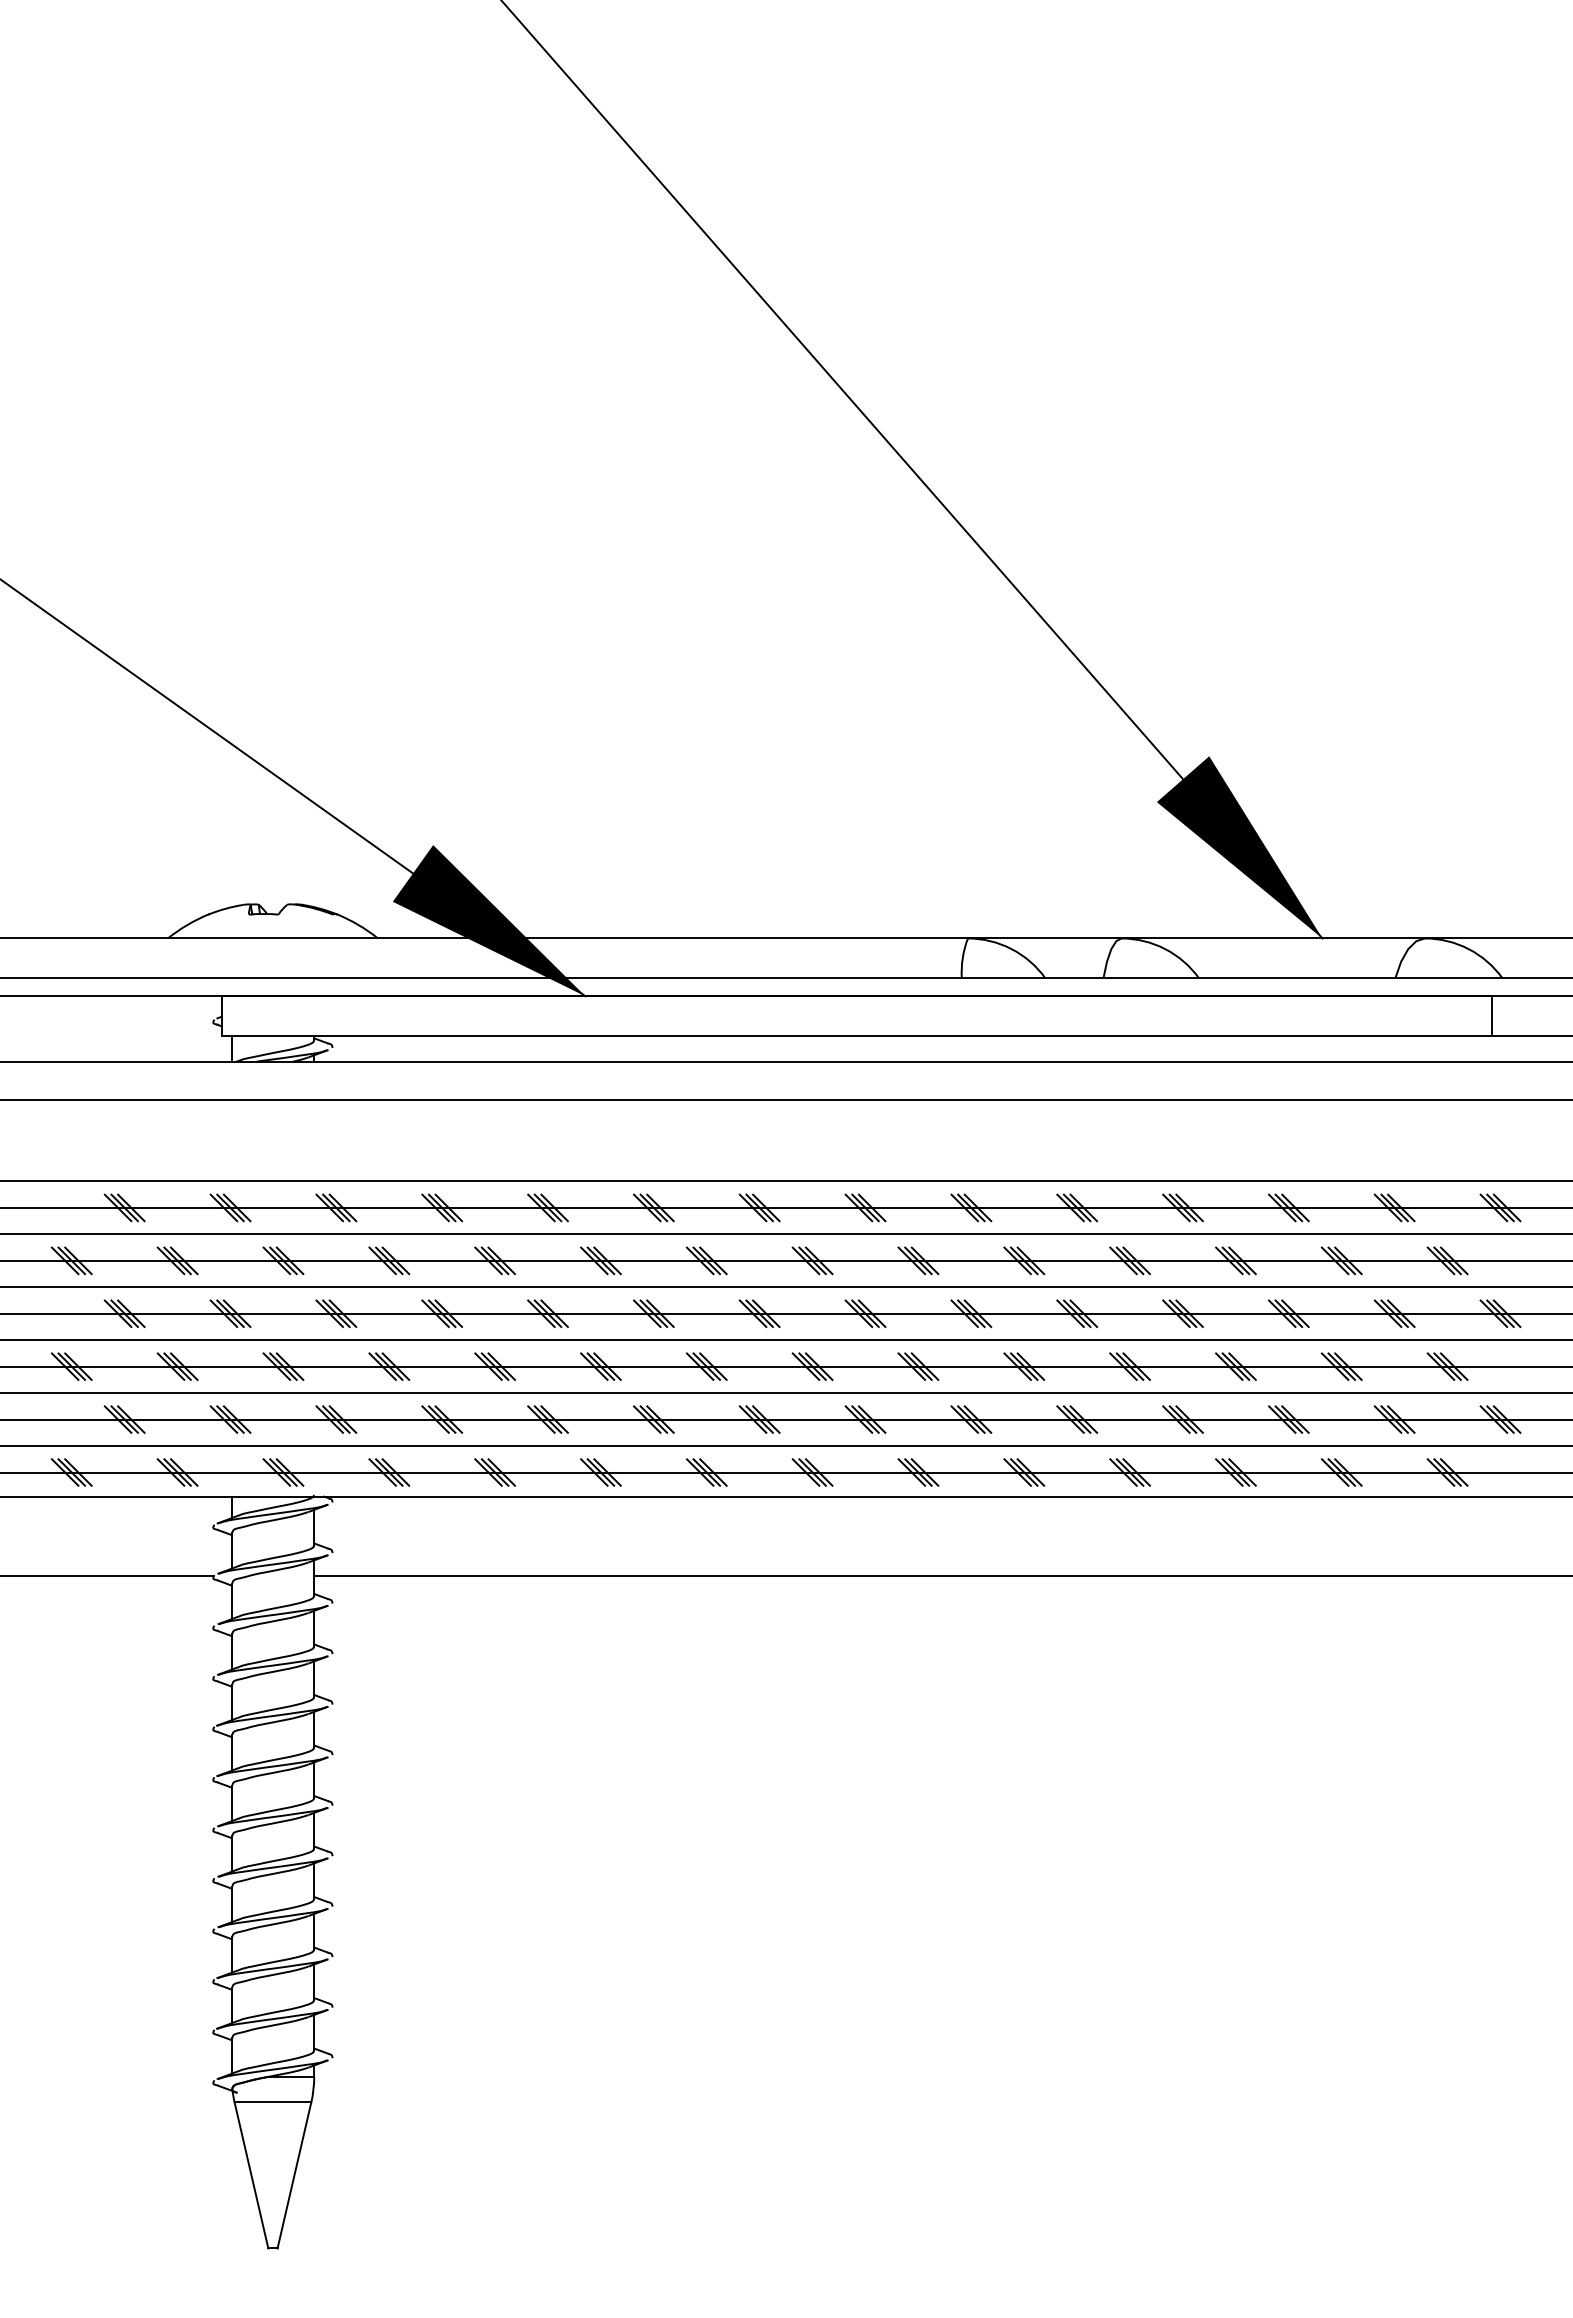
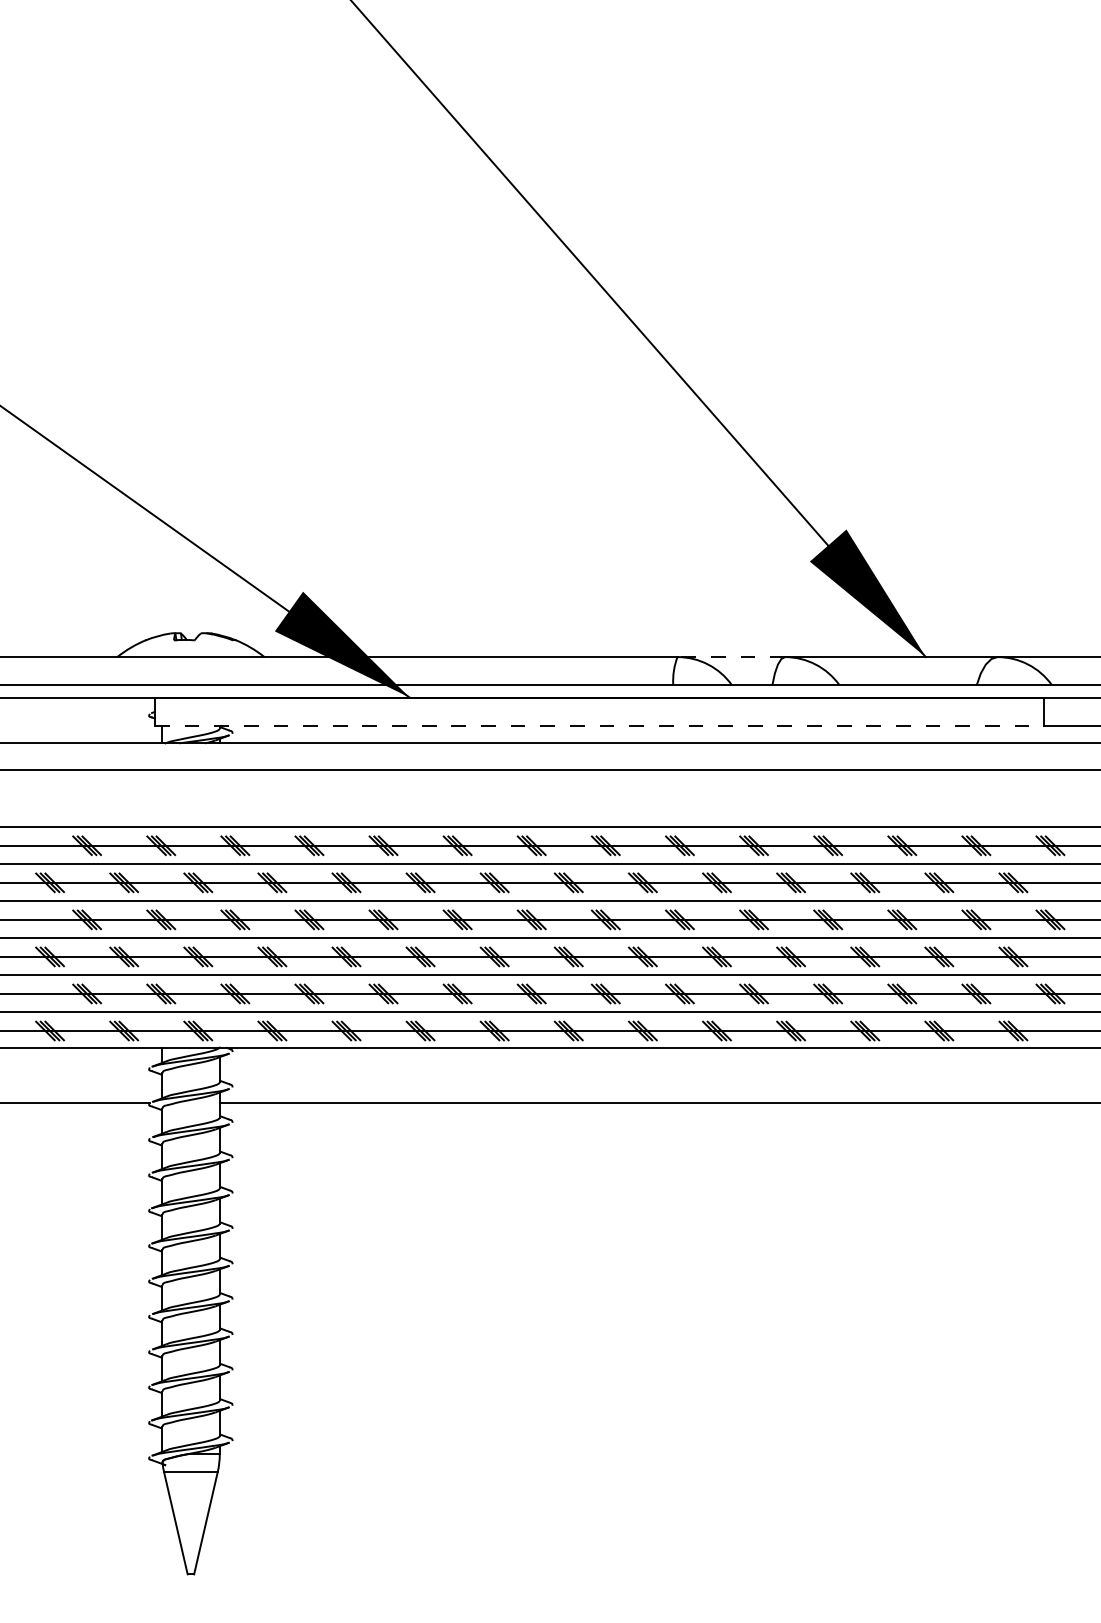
line: (1044, 938) -> (731, 657), solid -> dashed
line: (856, 1036) -> (599, 725), solid -> dashed

